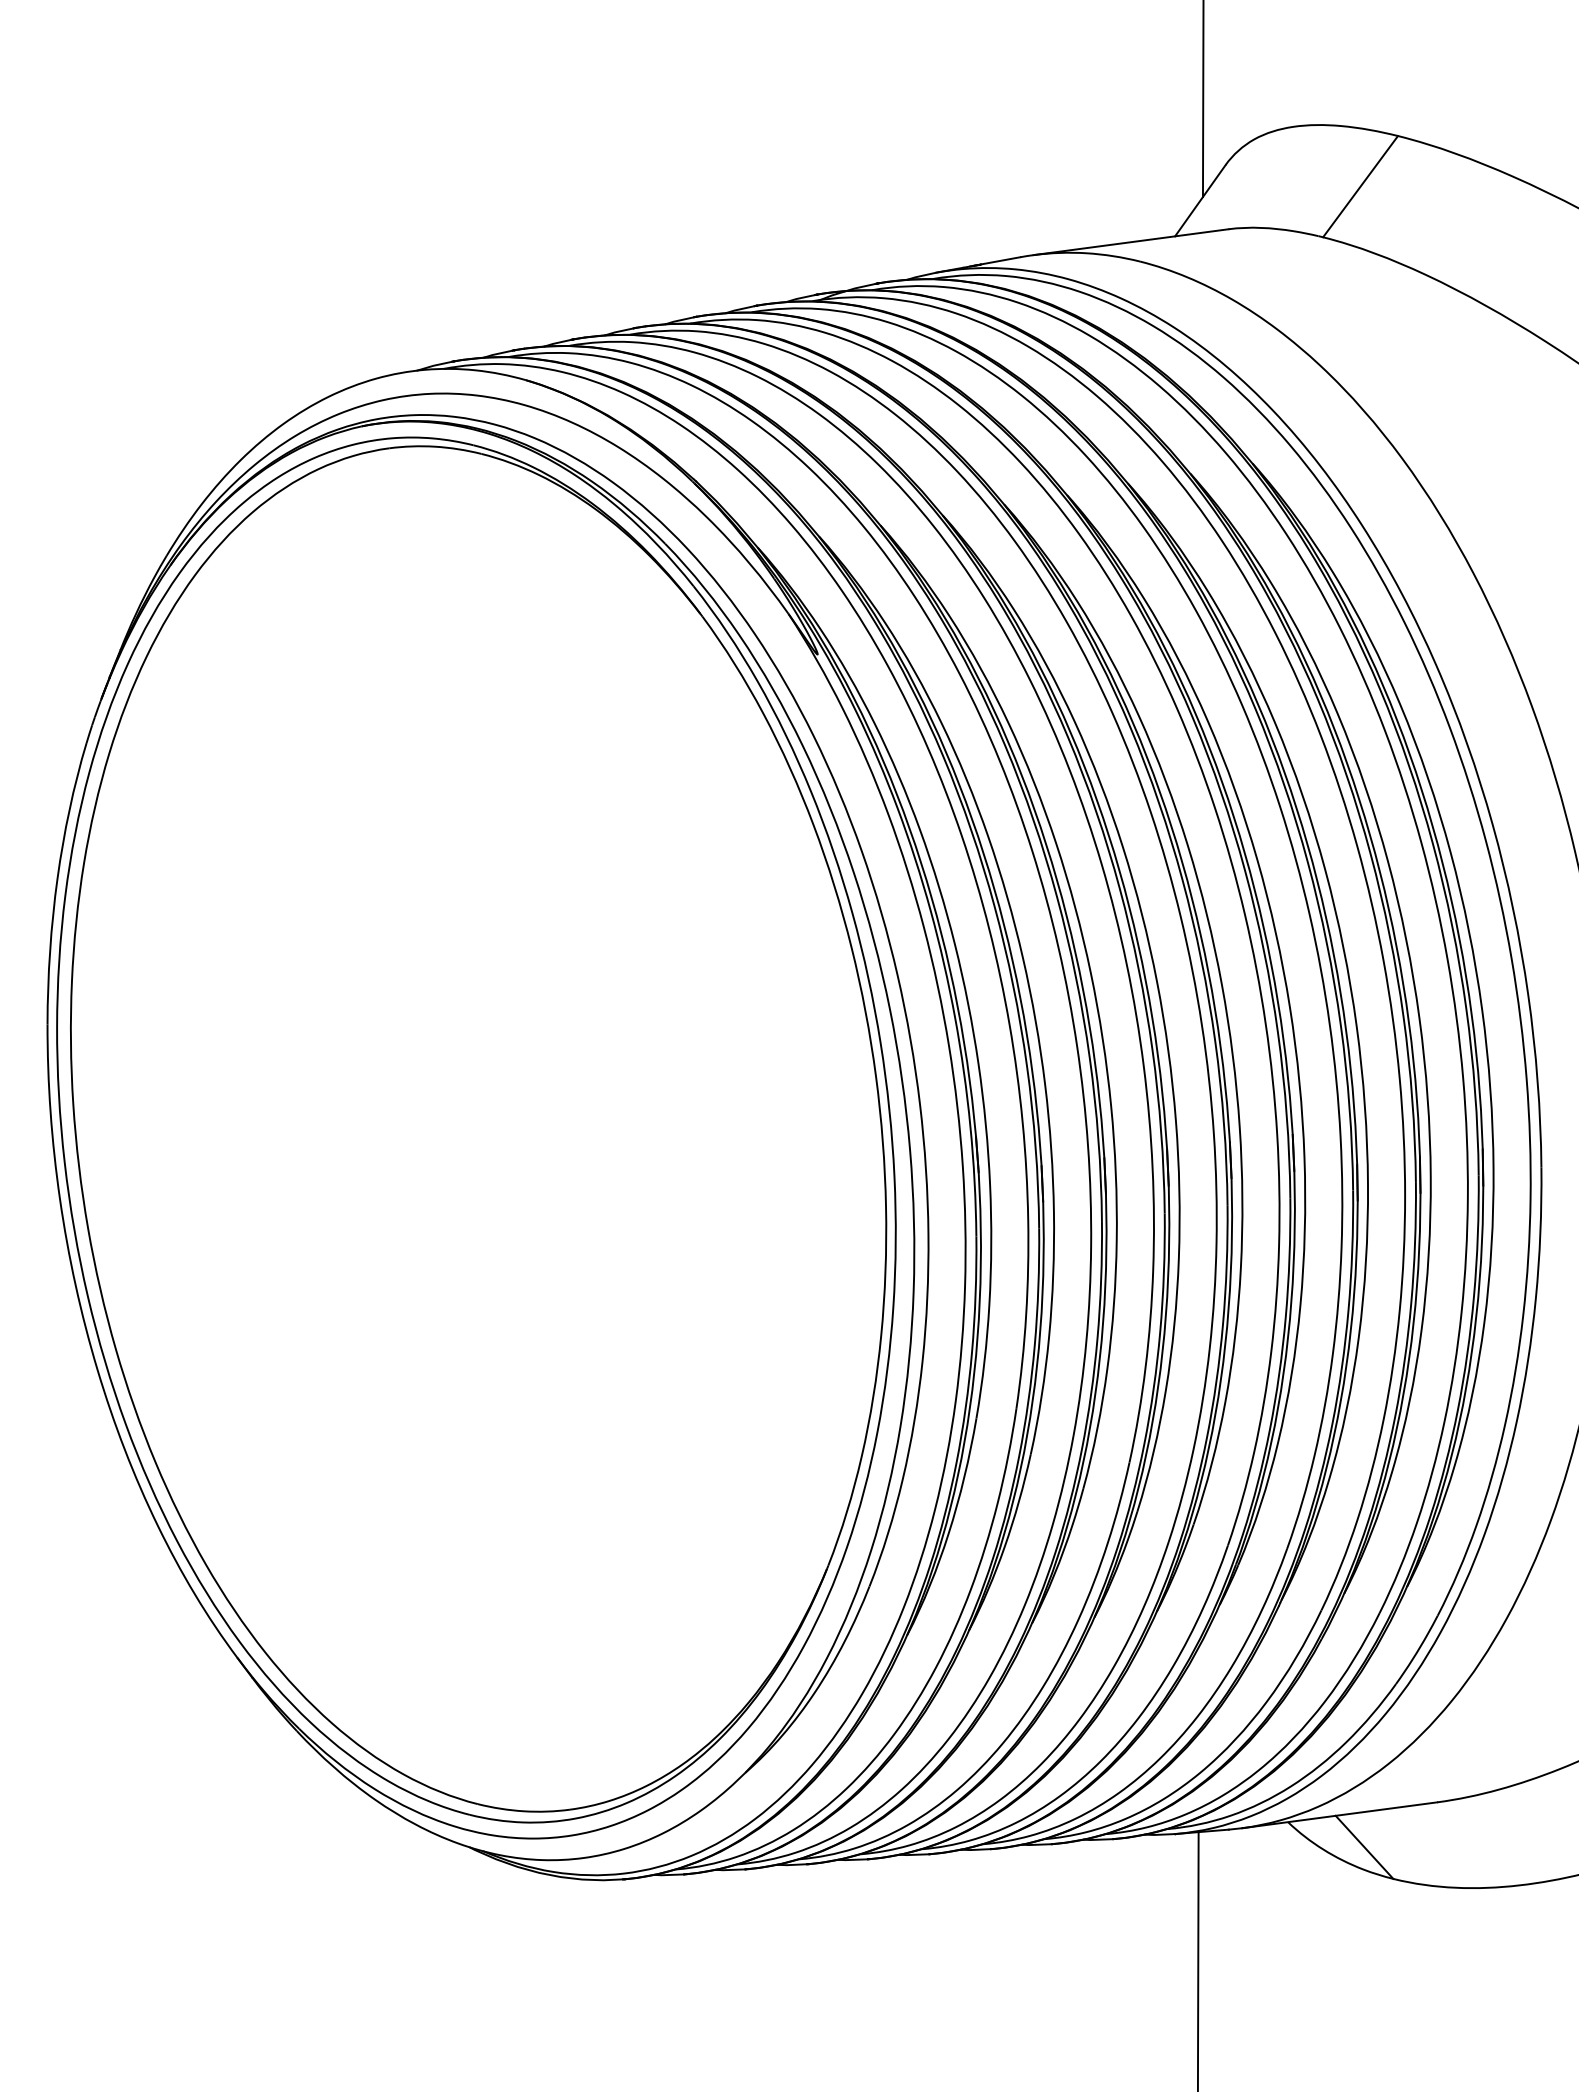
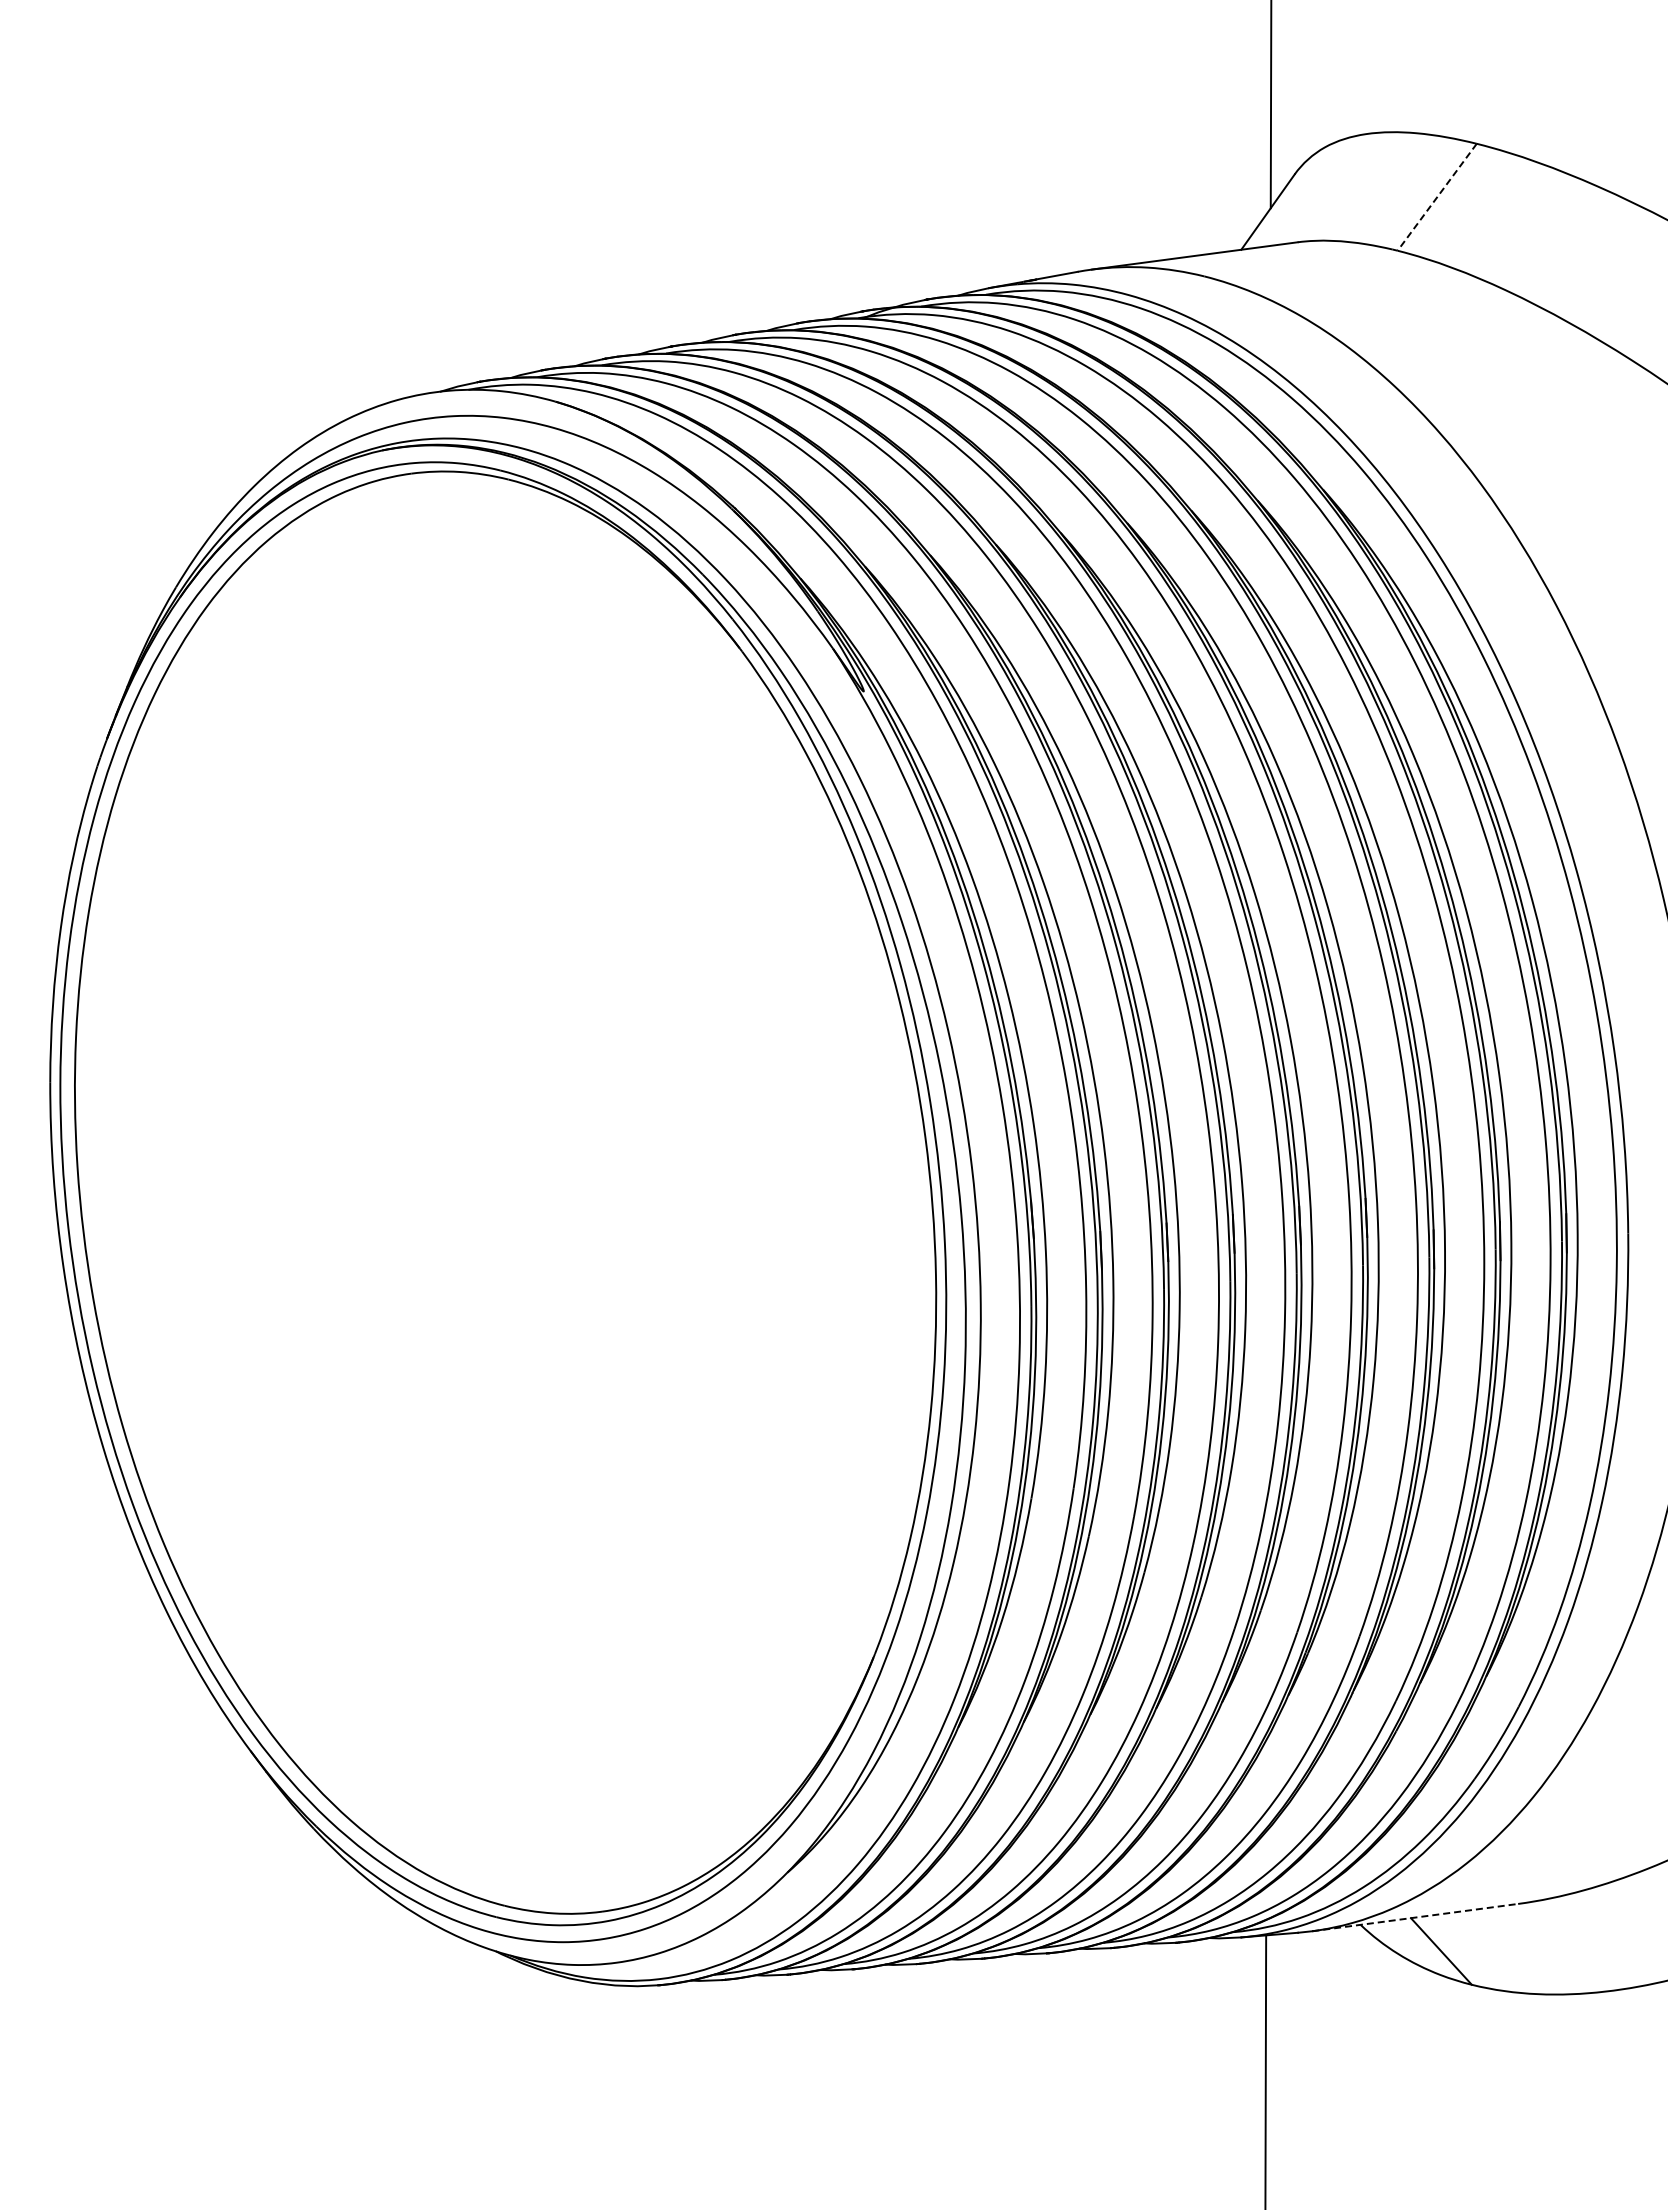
line: (1360, 186) -> (1437, 197), solid -> dashed
line: (1340, 1815) -> (1415, 1917), solid -> dashed

